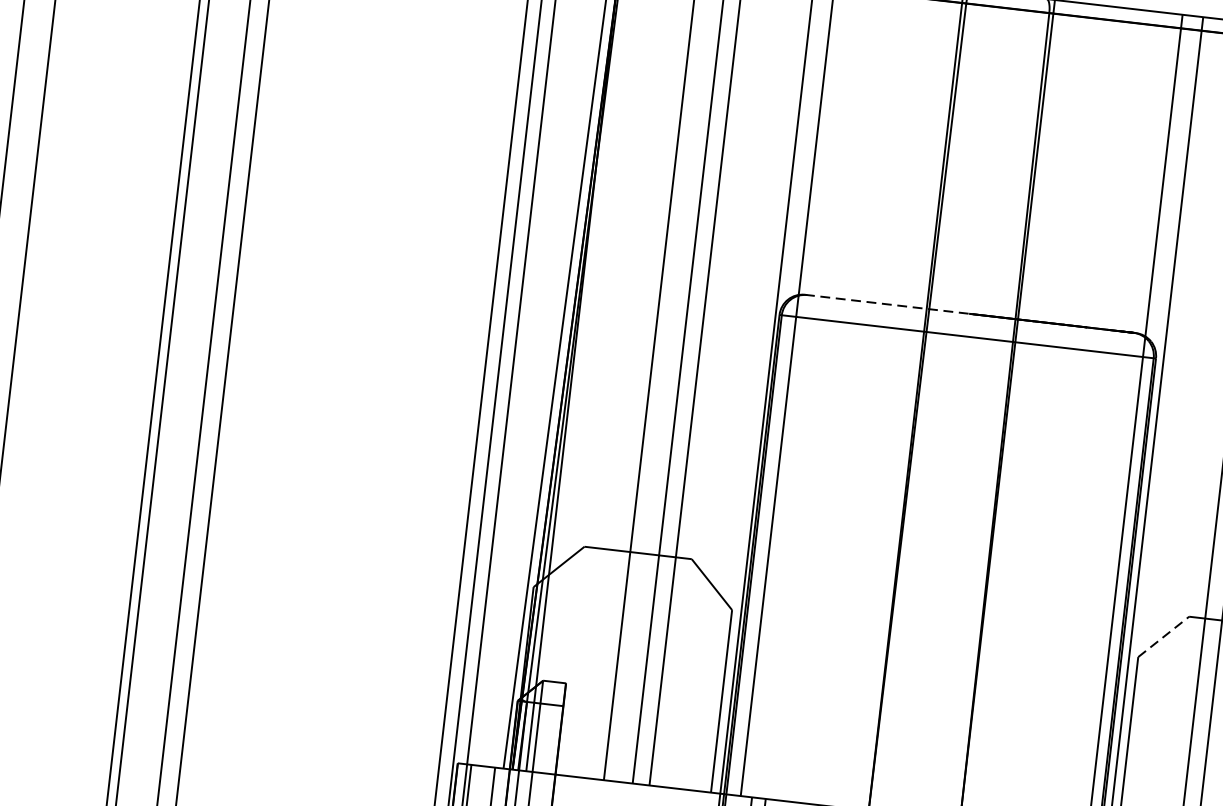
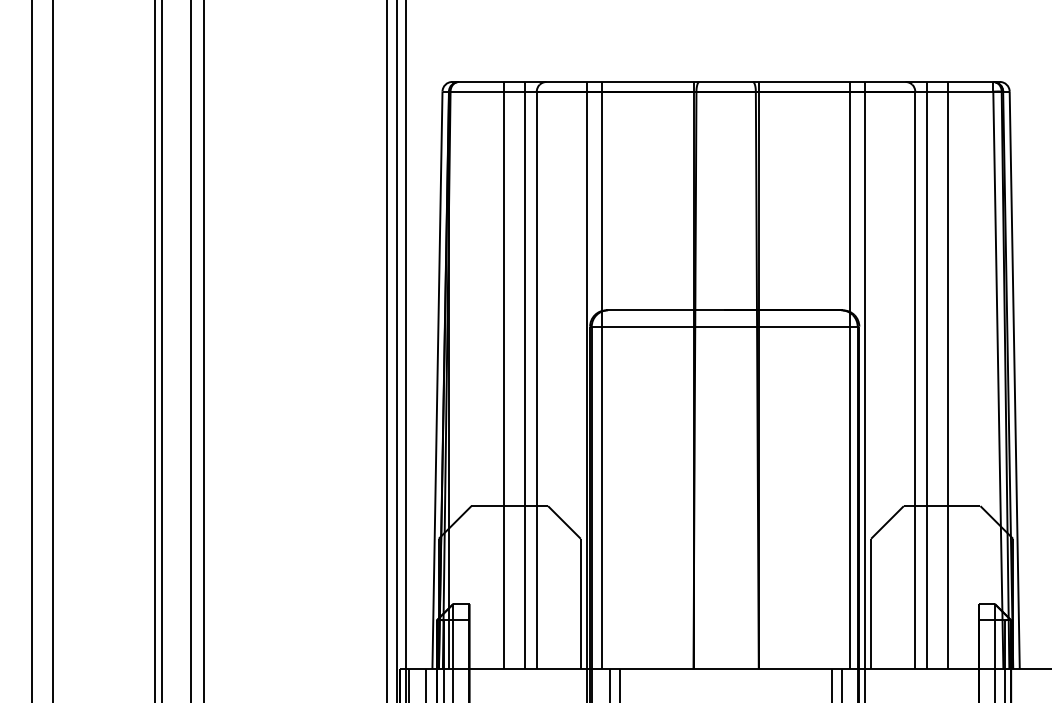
line: (887, 304) -> (665, 310), dashed -> solid
line: (1163, 636) -> (887, 522), dashed -> solid

